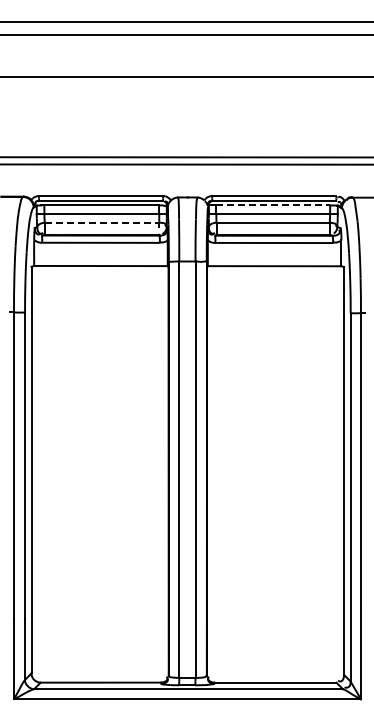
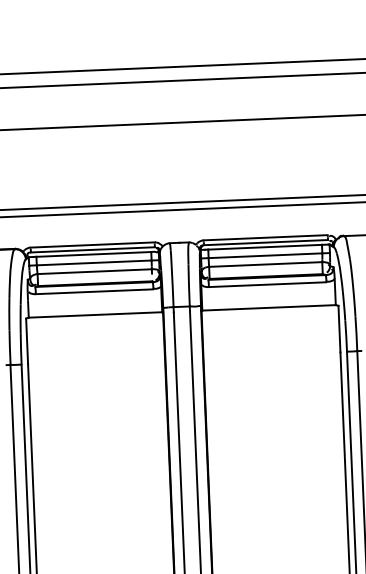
line: (273, 205) -> (265, 247), dashed -> solid
line: (102, 222) -> (95, 271), dashed -> solid

